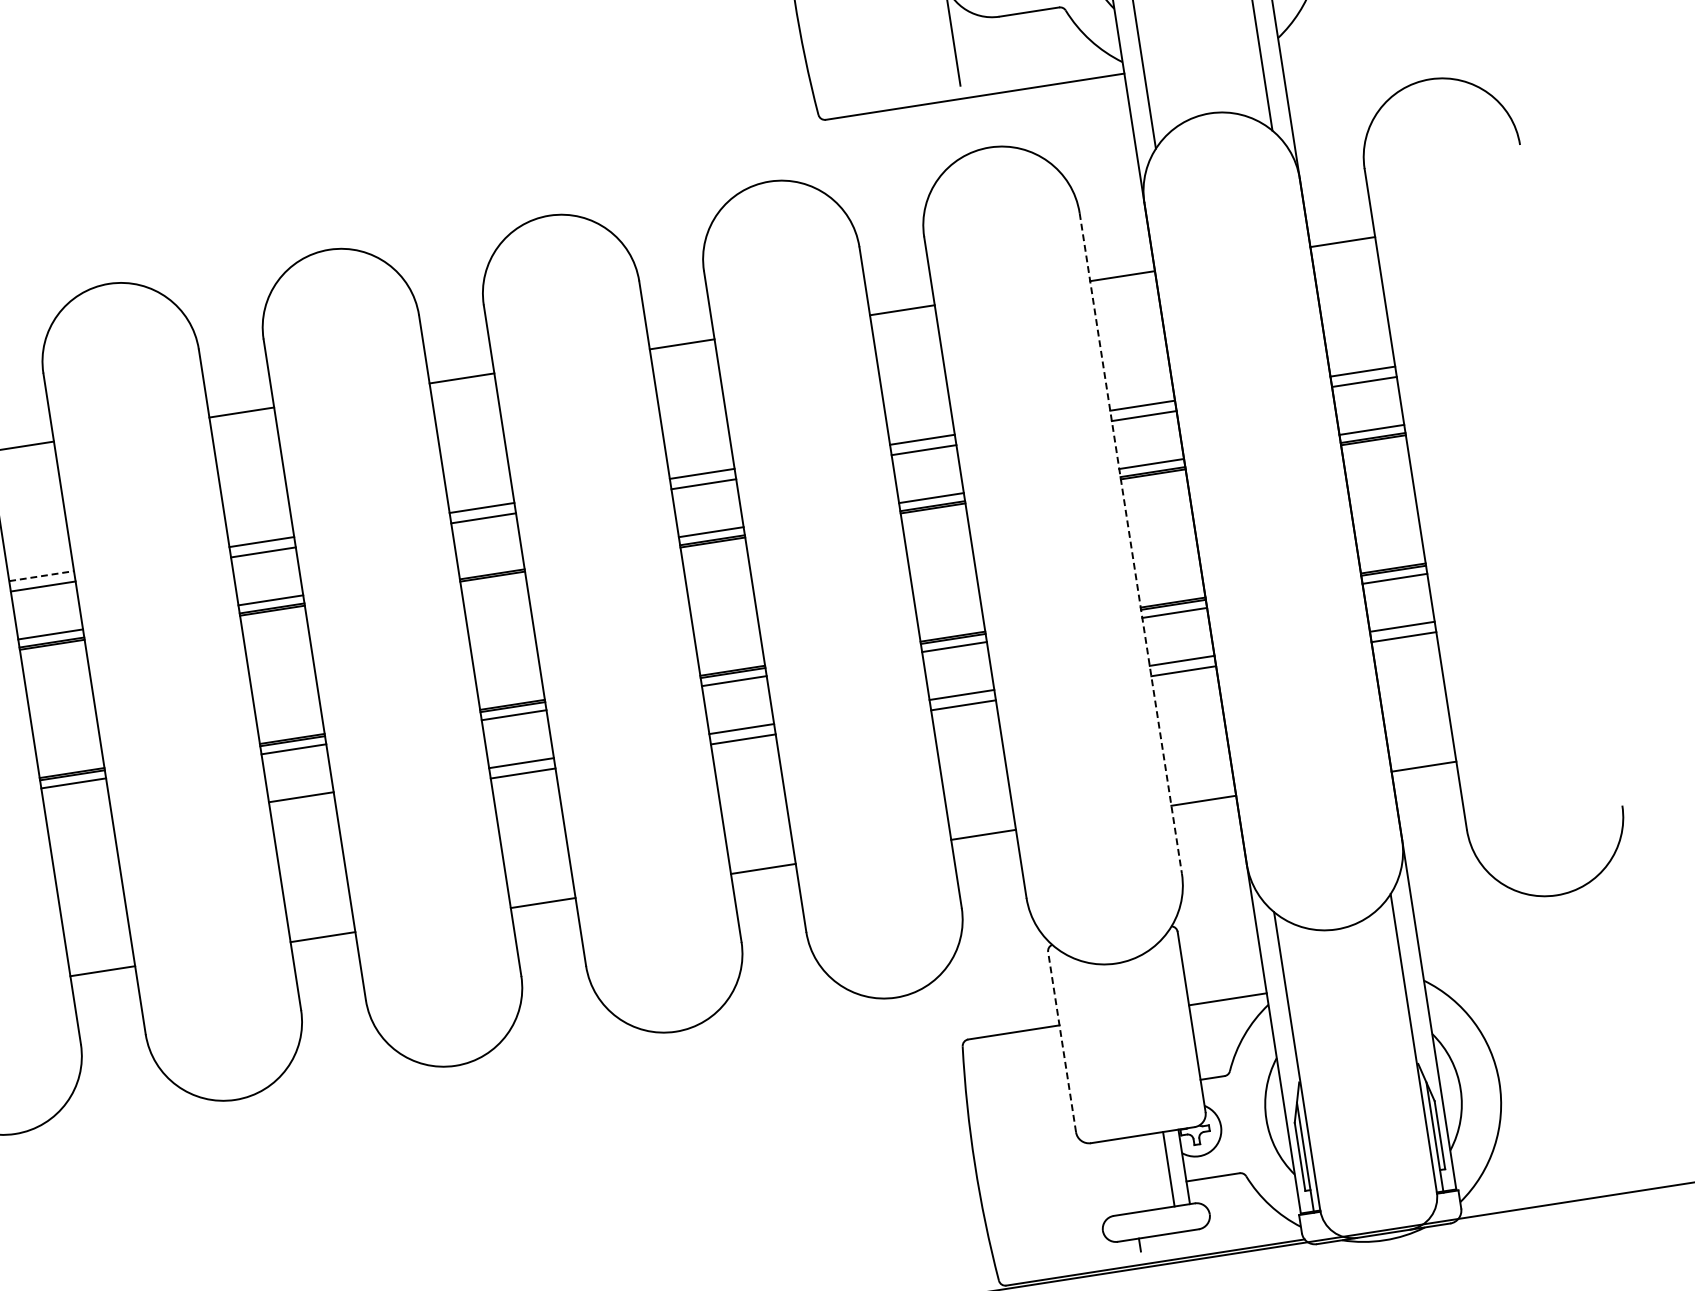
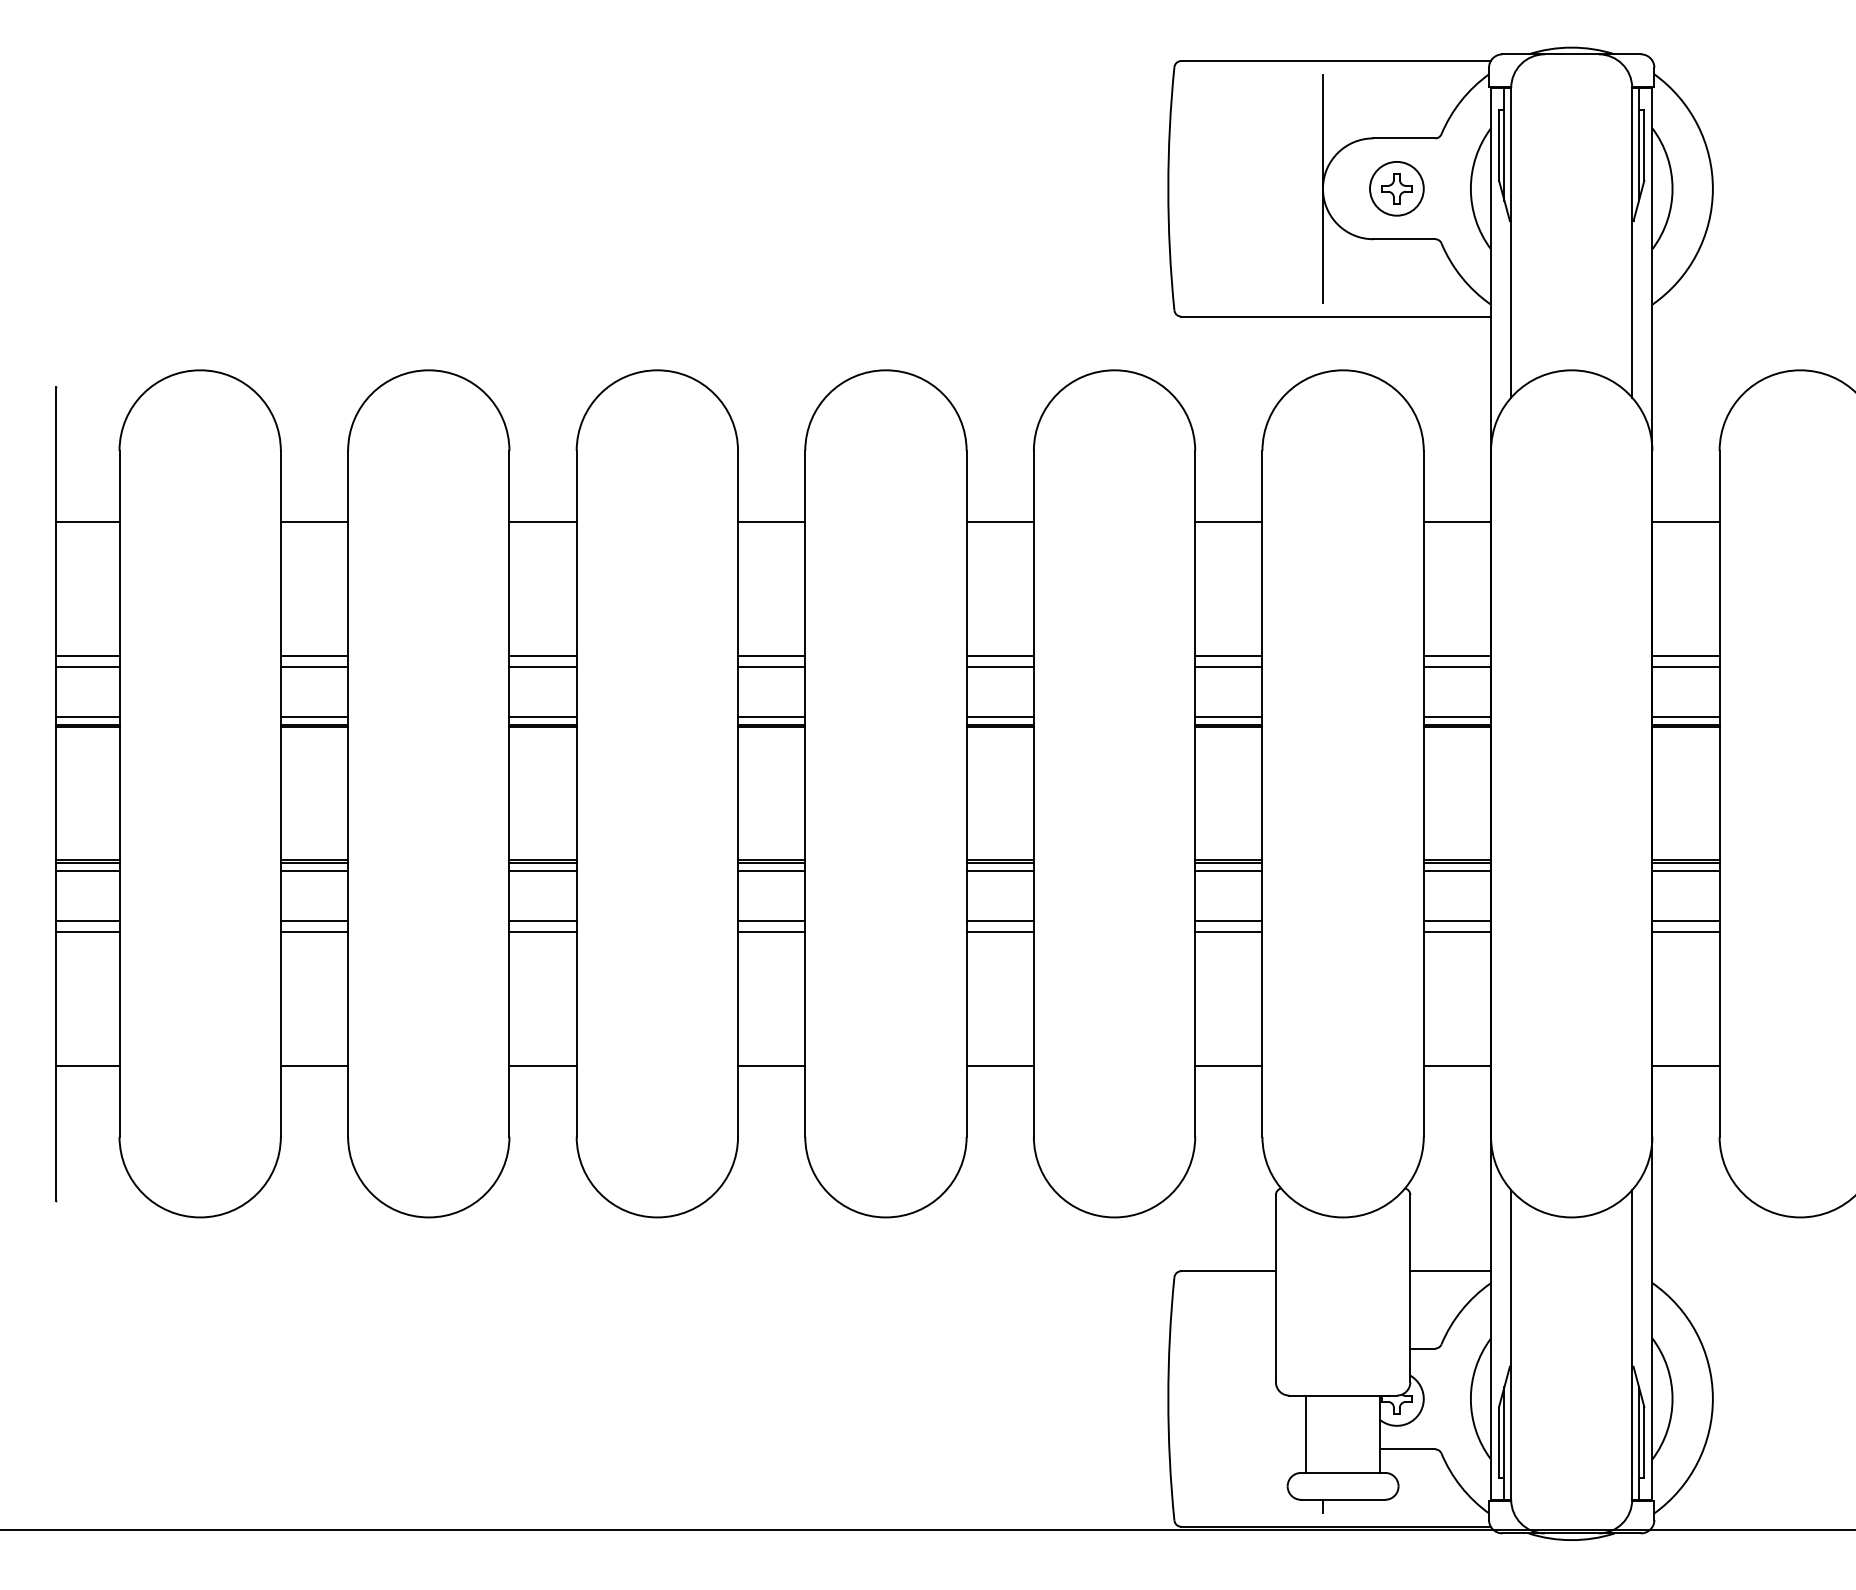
line: (1130, 543) -> (1423, 793), dashed -> solid
line: (490, 566) -> (771, 716), added
line: (41, 576) -> (314, 656), dashed -> solid
line: (302, 807) -> (542, 931), added
line: (81, 830) -> (314, 920), added
line: (82, 841) -> (314, 931), added
line: (1061, 1042) -> (1275, 1288), dashed -> solid
line: (1169, 1168) -> (1306, 1433), moved

